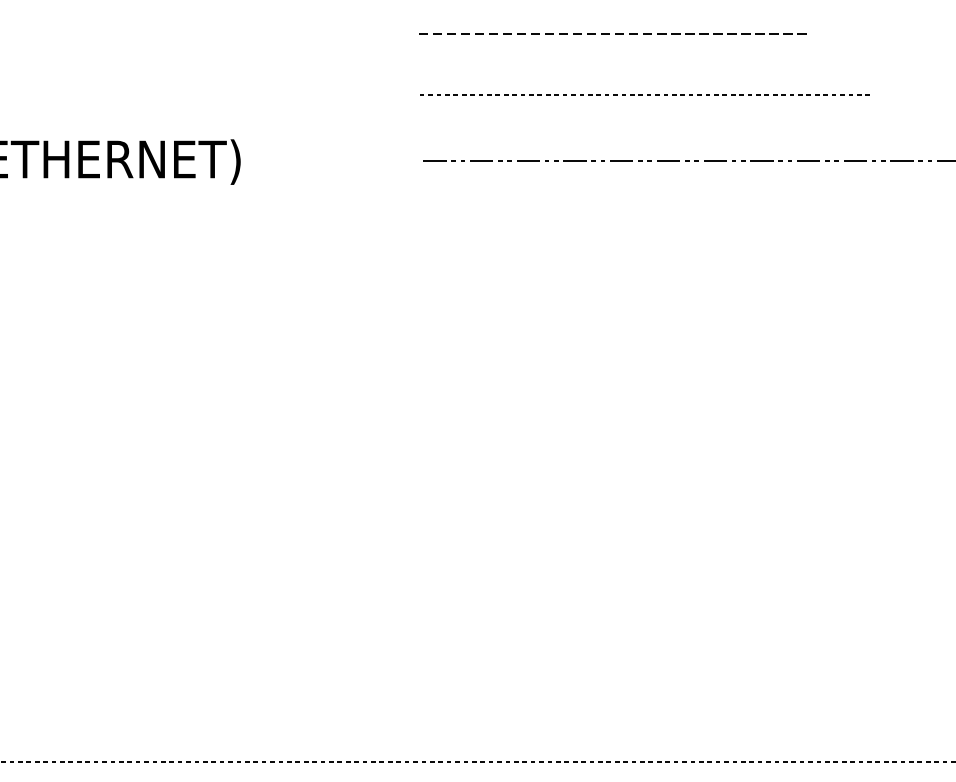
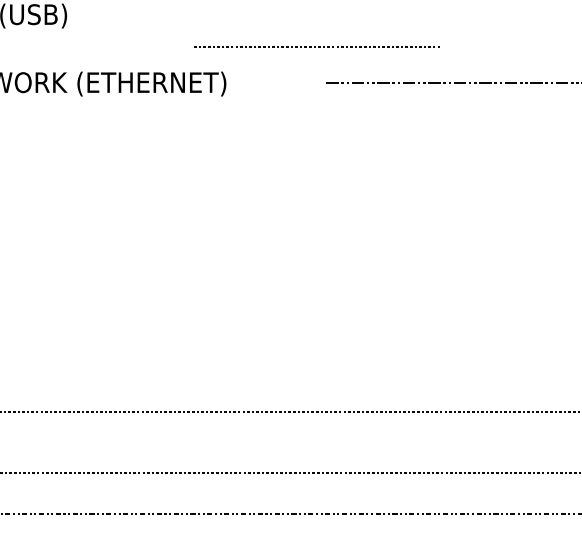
line: (612, 32) -> (429, 13), removed
line: (641, 93) -> (315, 46), moved

